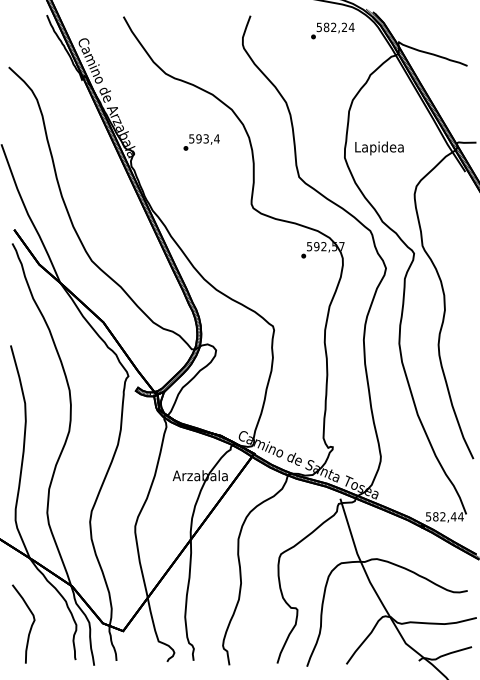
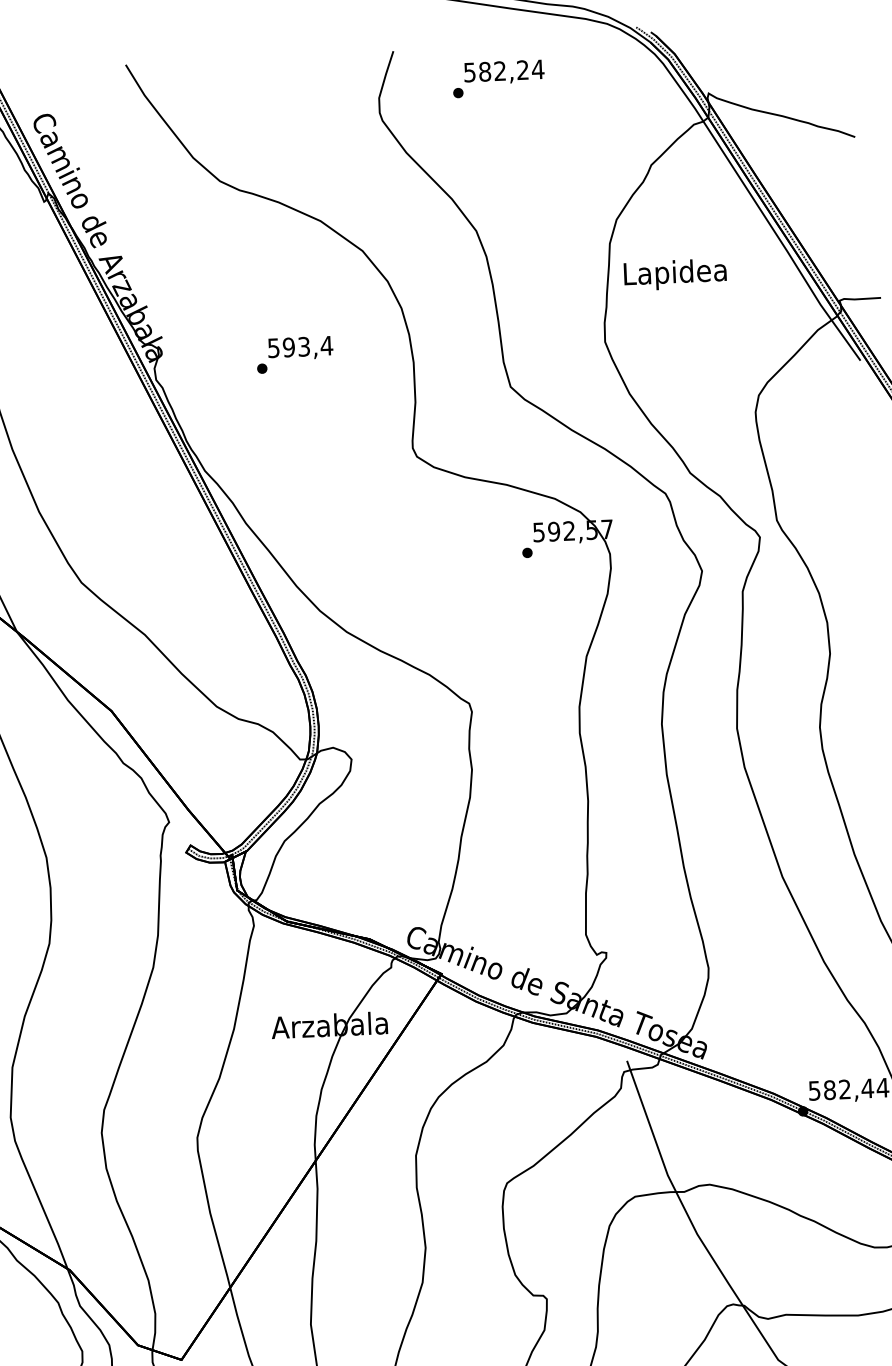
text: (332, 30) -> (497, 77), moved
text: (201, 142) -> (294, 354), moved
text: (379, 148) -> (675, 274), moved

